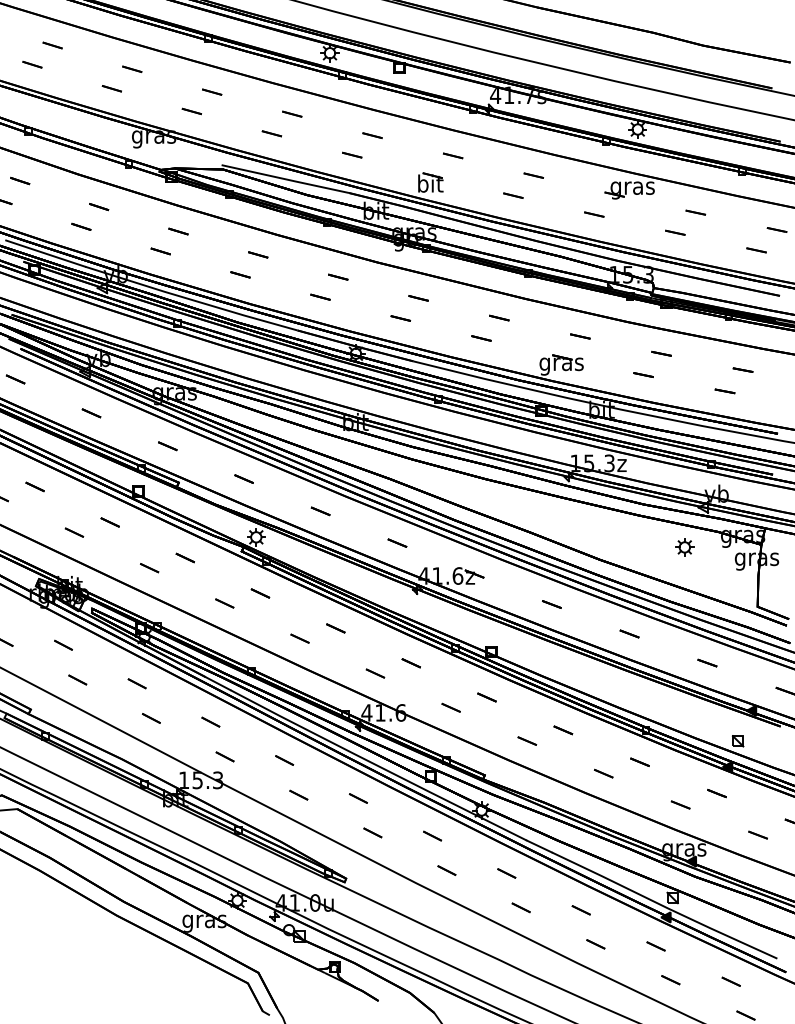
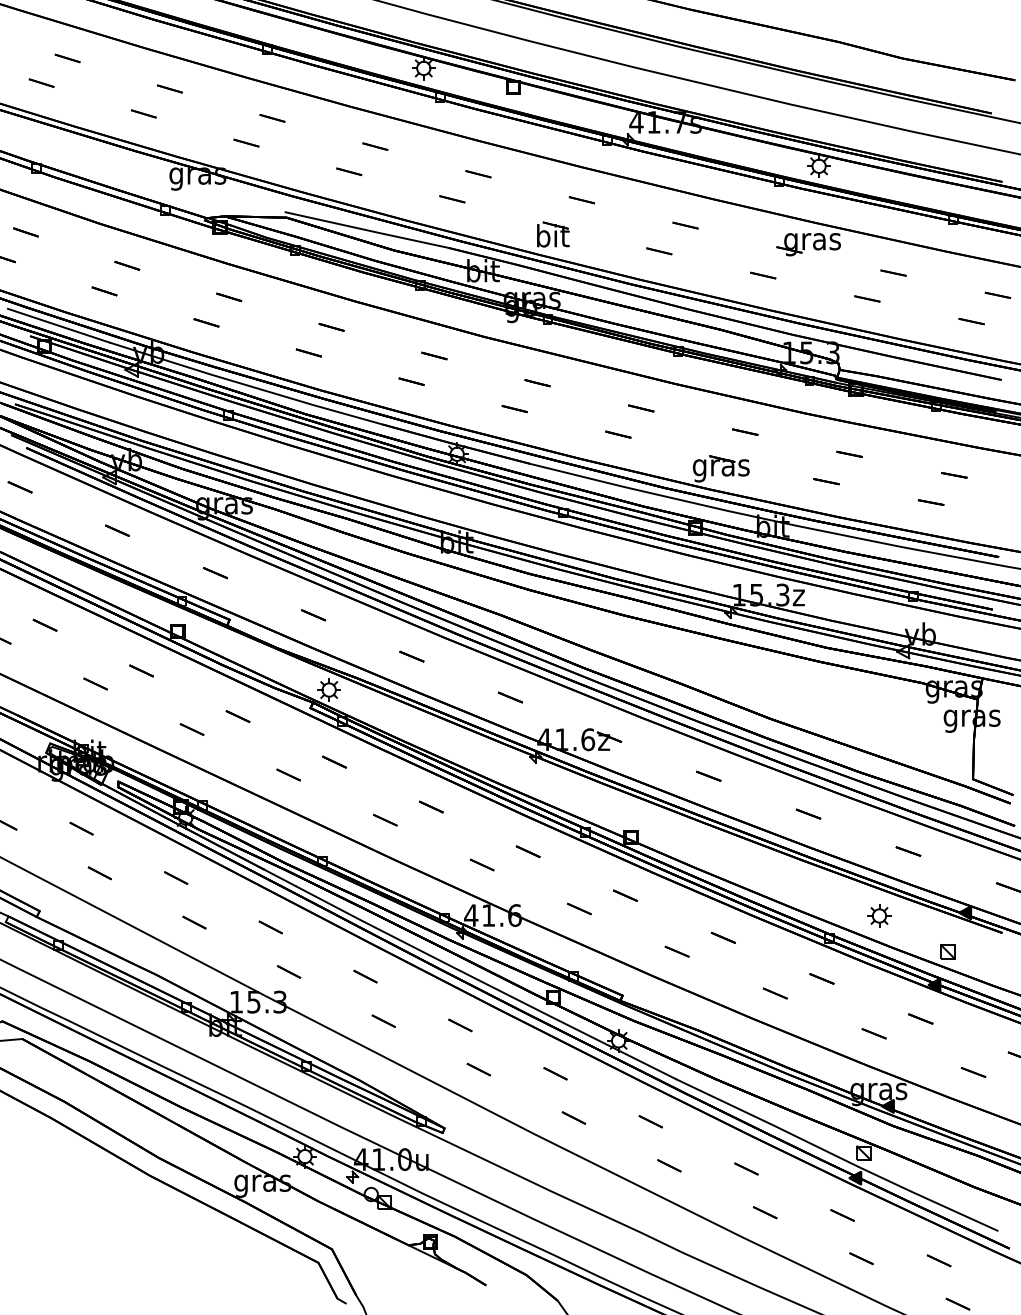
part: (684, 547) -> (879, 915), moved

